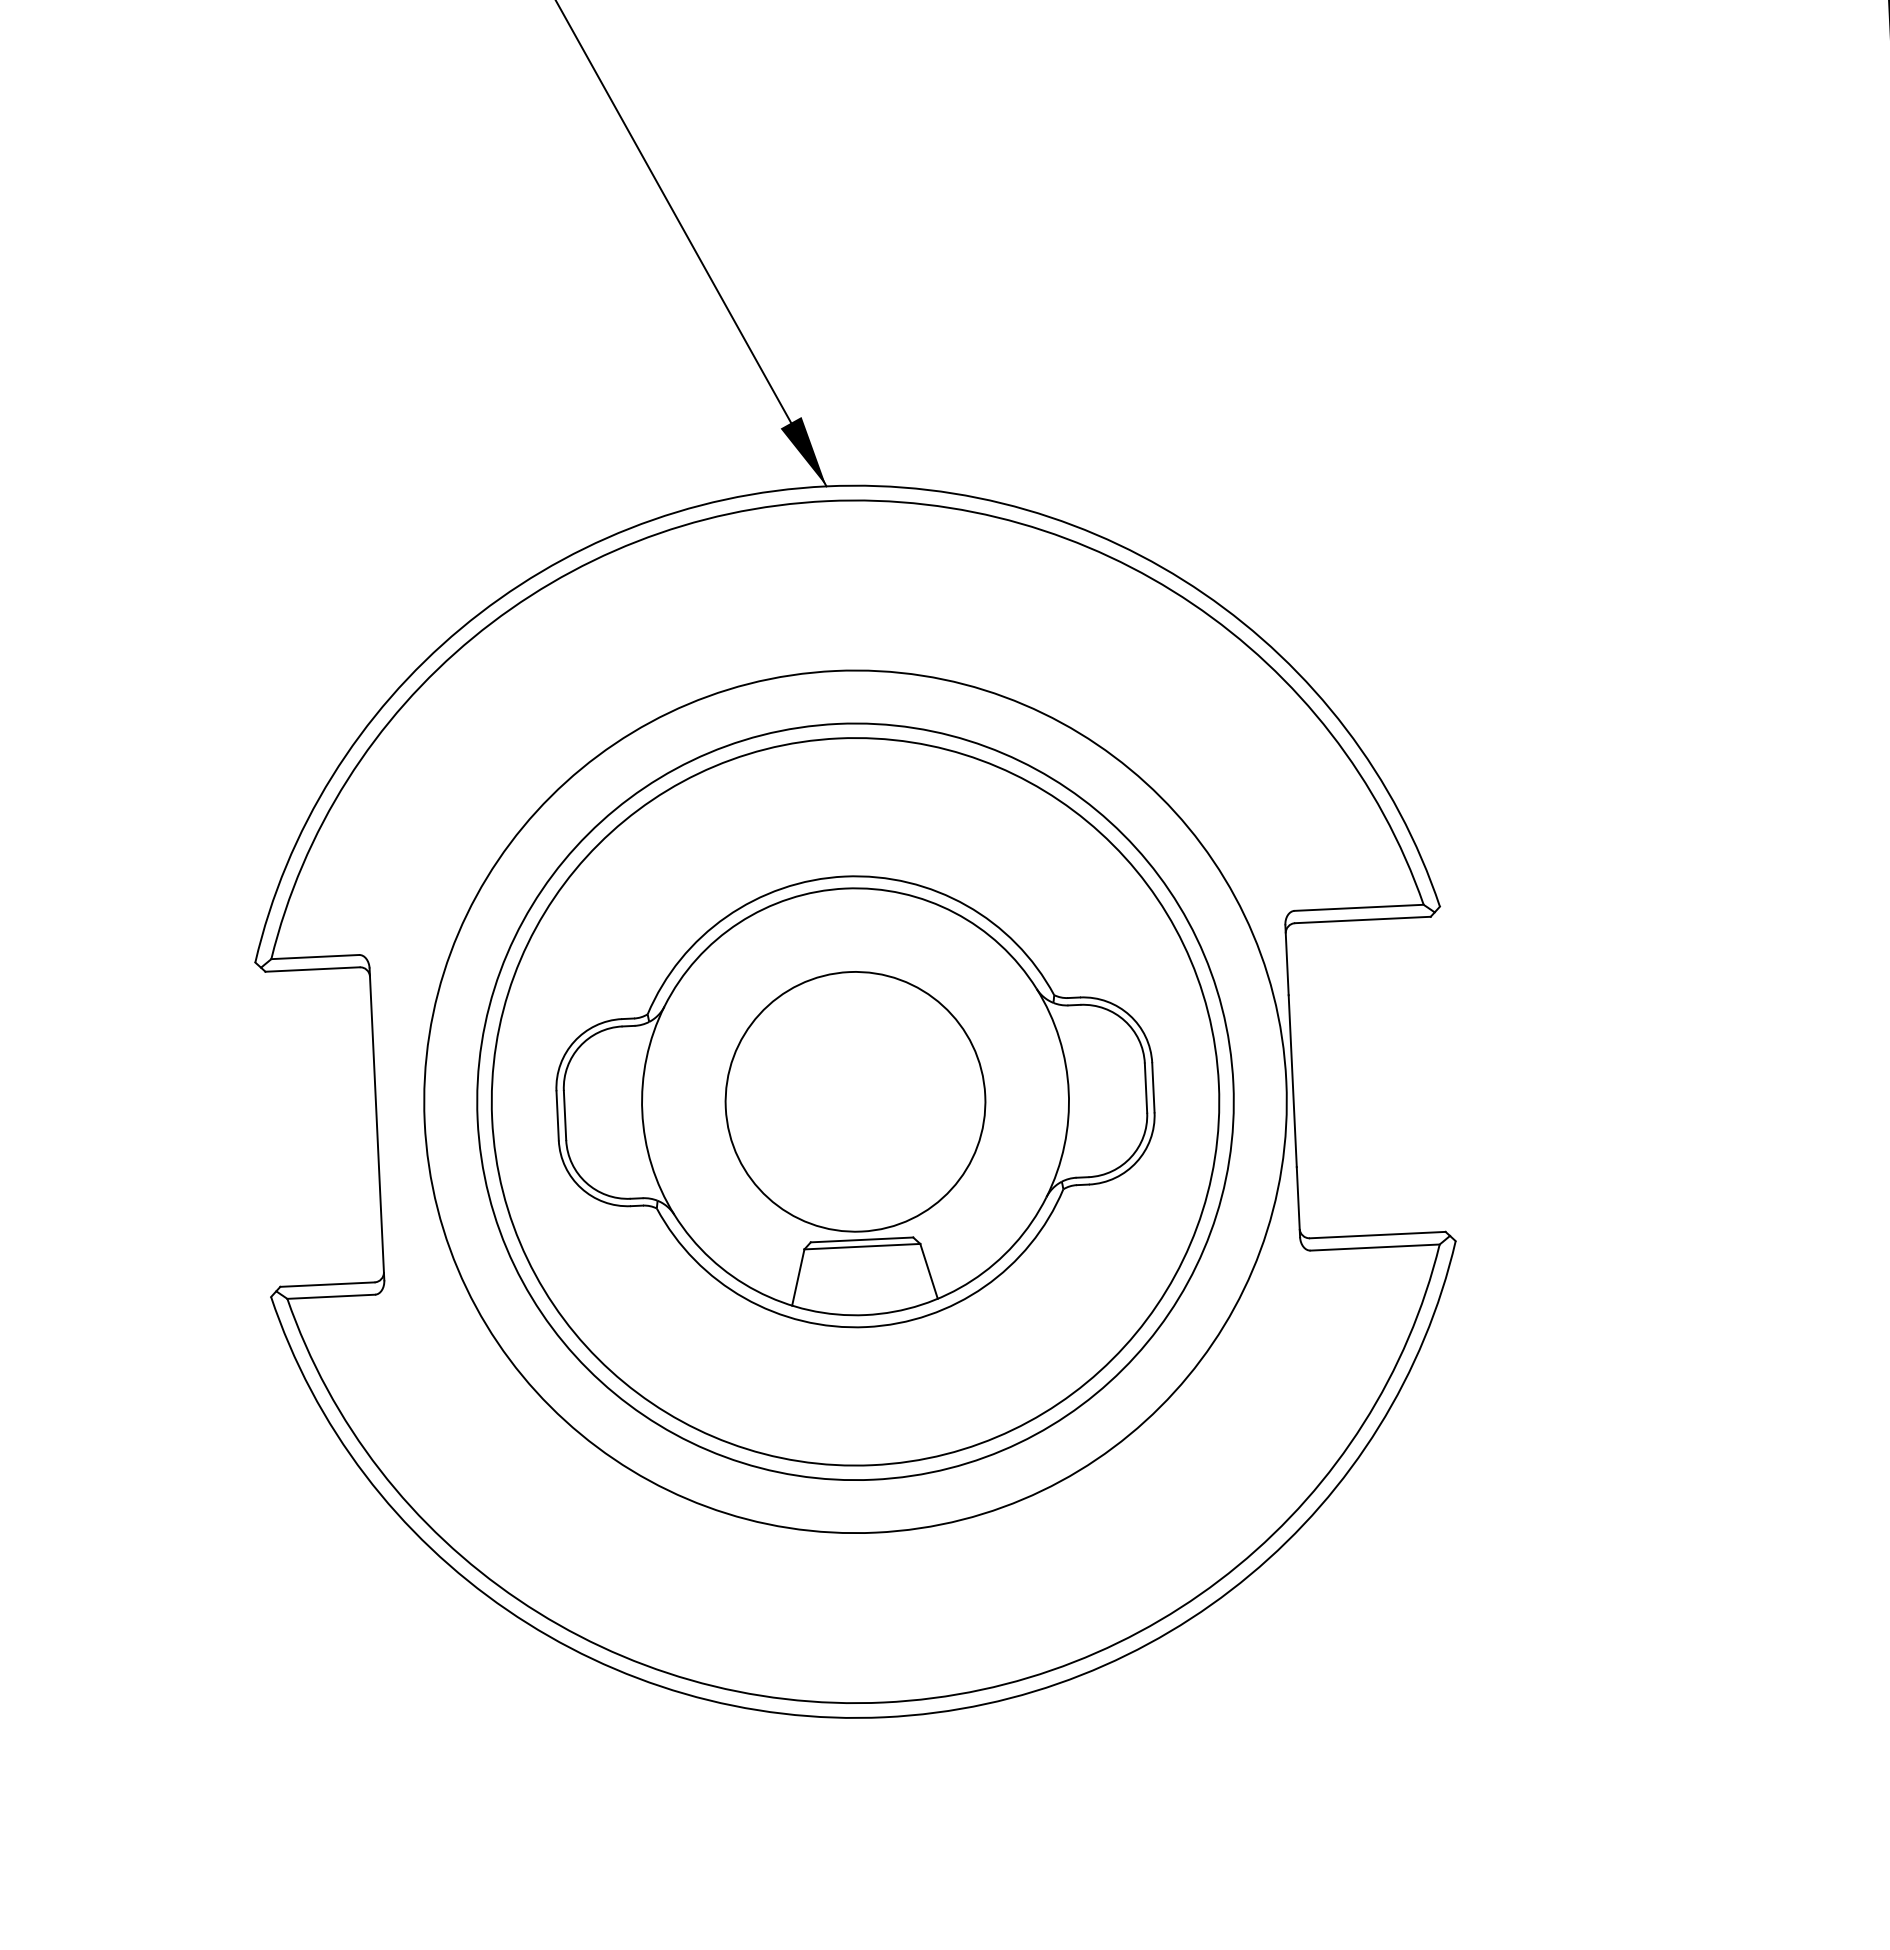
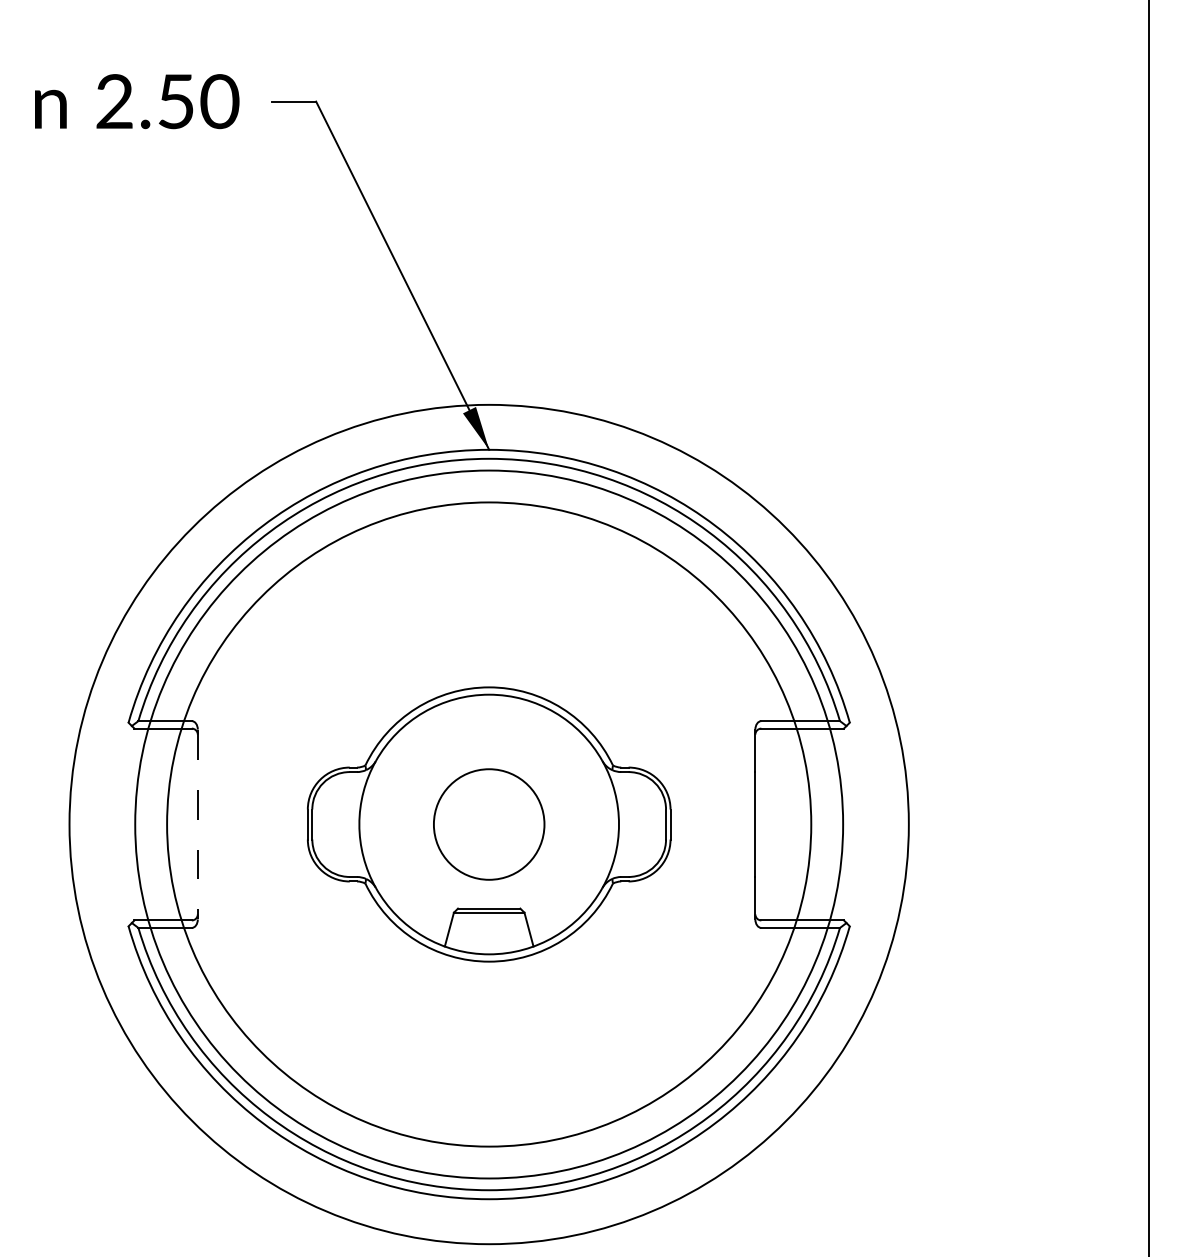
circle: (854, 1101) -> (488, 824), size x1.6
circle: (854, 1101) -> (488, 824), size x1.6
circle: (856, 1101) -> (489, 824), size x0.7
circle: (856, 1101) -> (489, 824), size x1.4
line: (376, 1124) -> (197, 824), solid -> dashed

